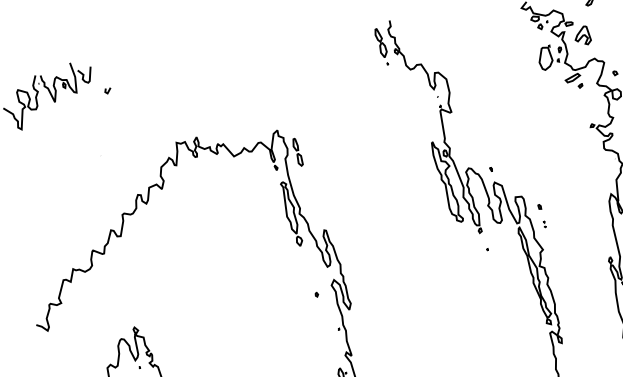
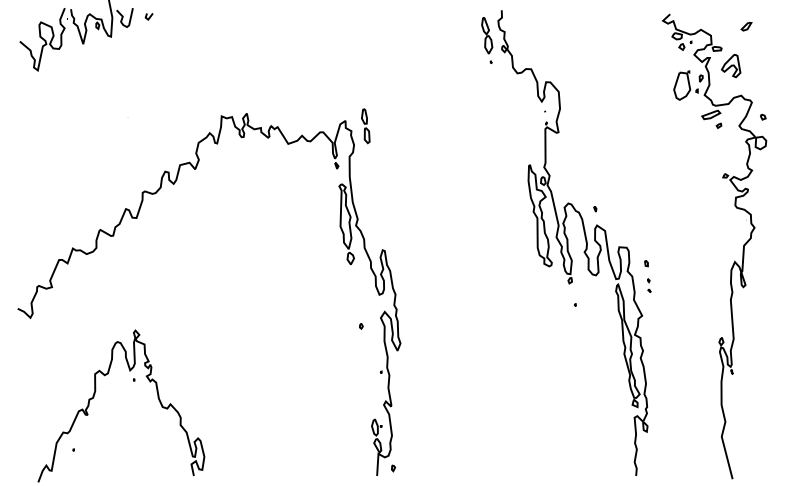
line: (108, 90) -> (149, 16), moved
part: (297, 152) -> (365, 126), moved
part: (544, 224) -> (649, 285), size x1.67

